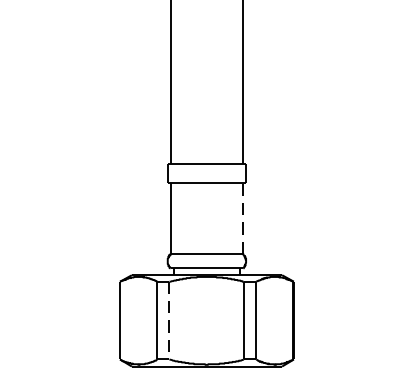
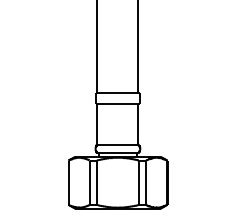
line: (242, 218) -> (138, 124), dashed -> solid
line: (169, 322) -> (96, 183), dashed -> solid

